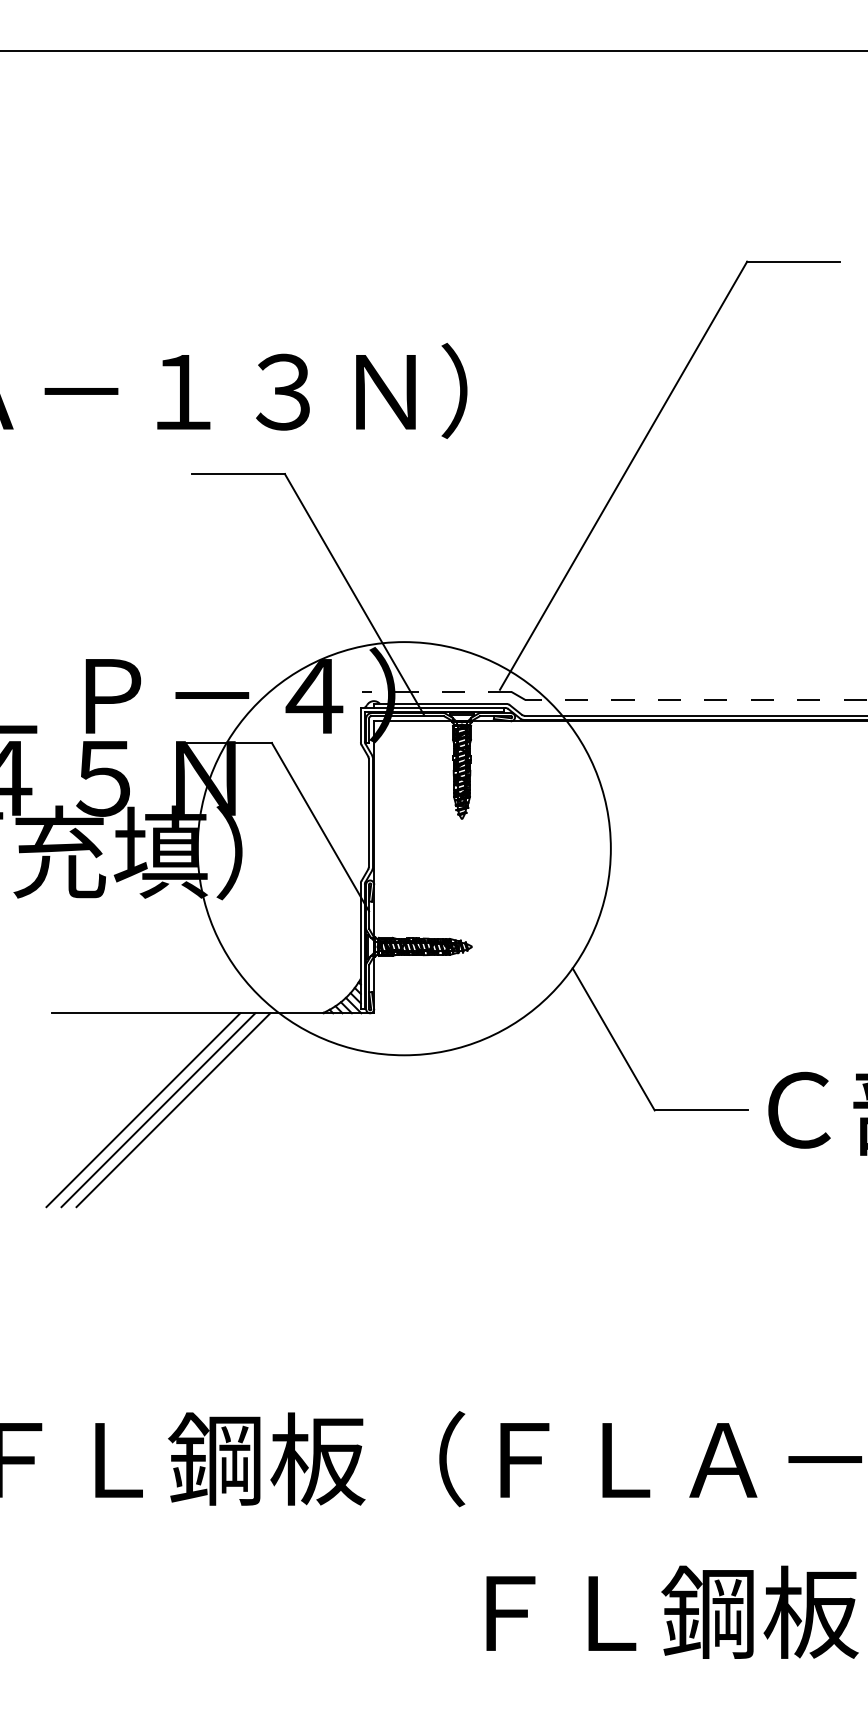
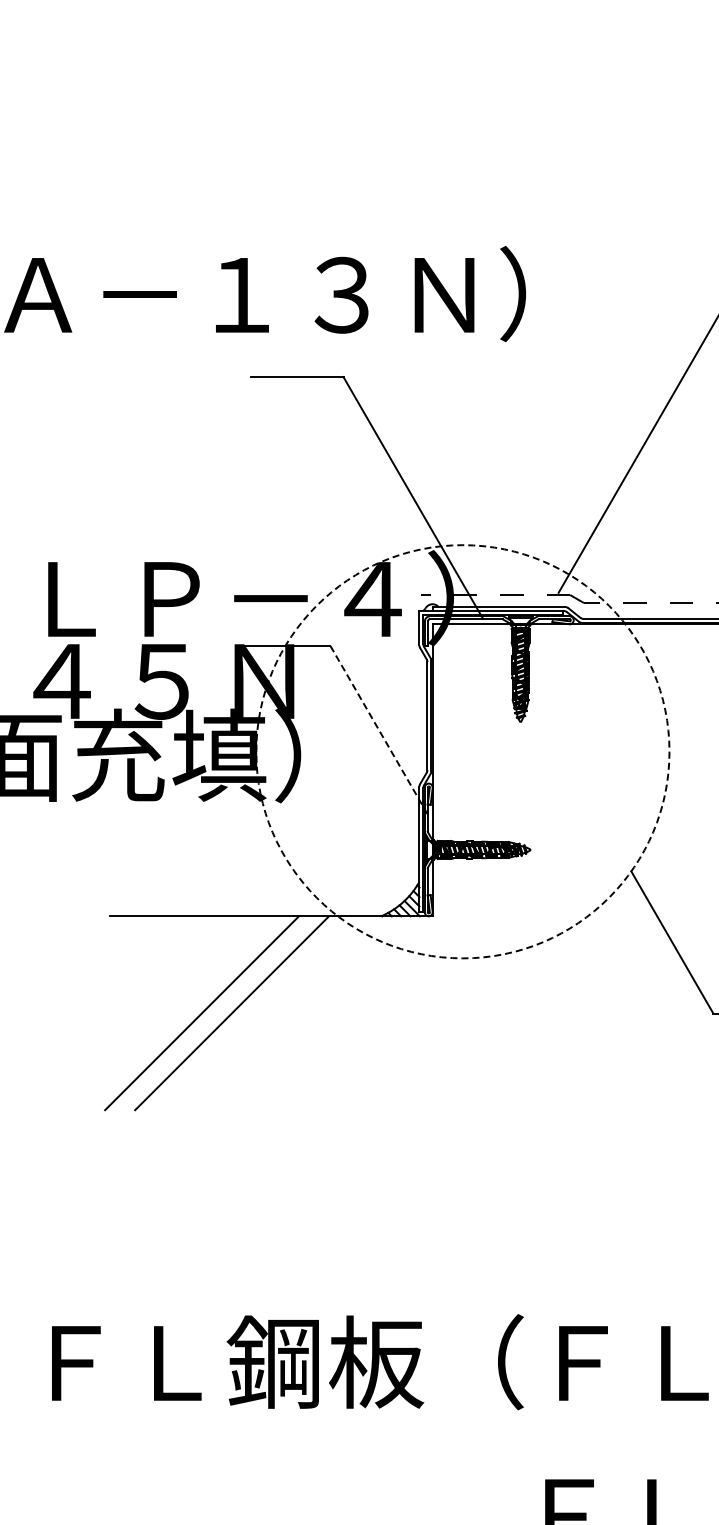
line: (320, 827) -> (379, 730), solid -> dashed
circle: (403, 848) -> (462, 751), solid -> dashed
line: (158, 1110) -> (217, 1013), removed

